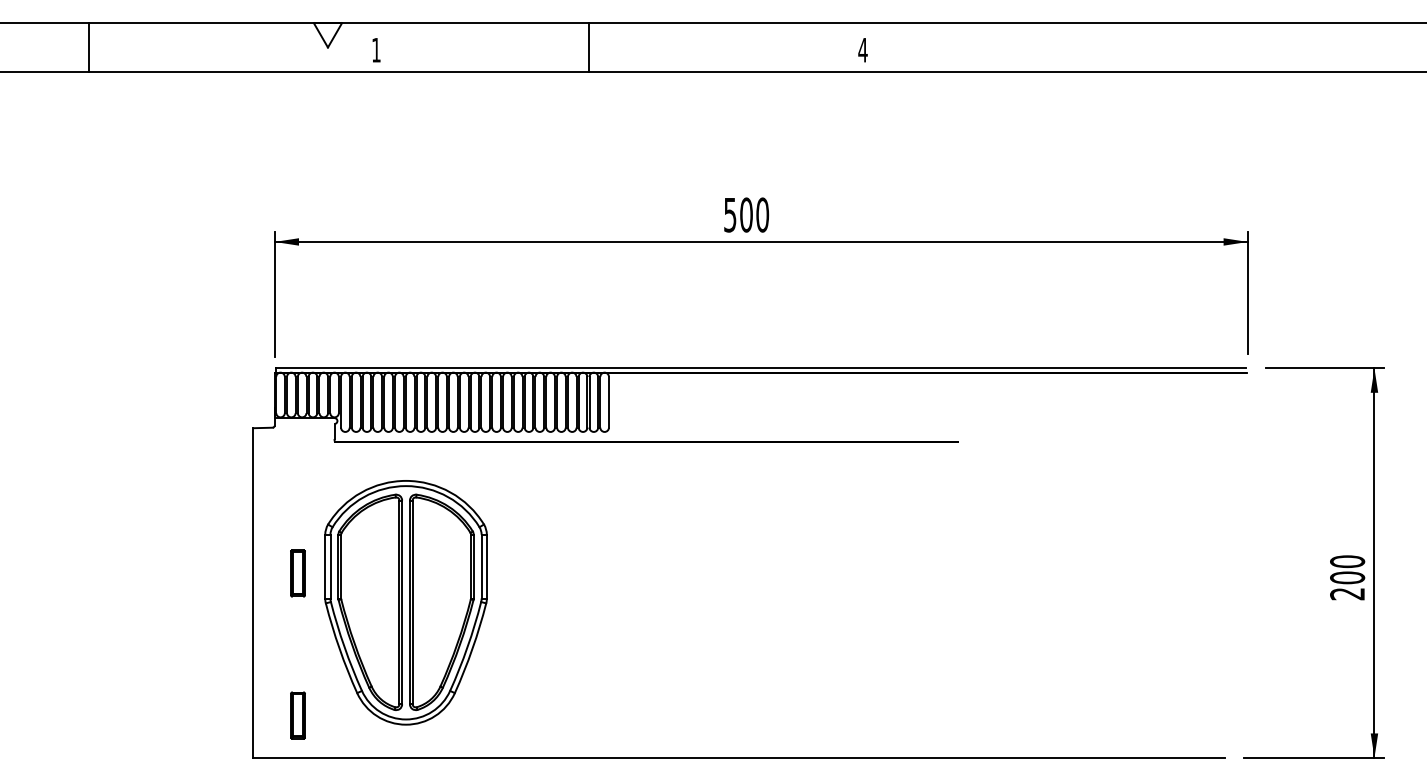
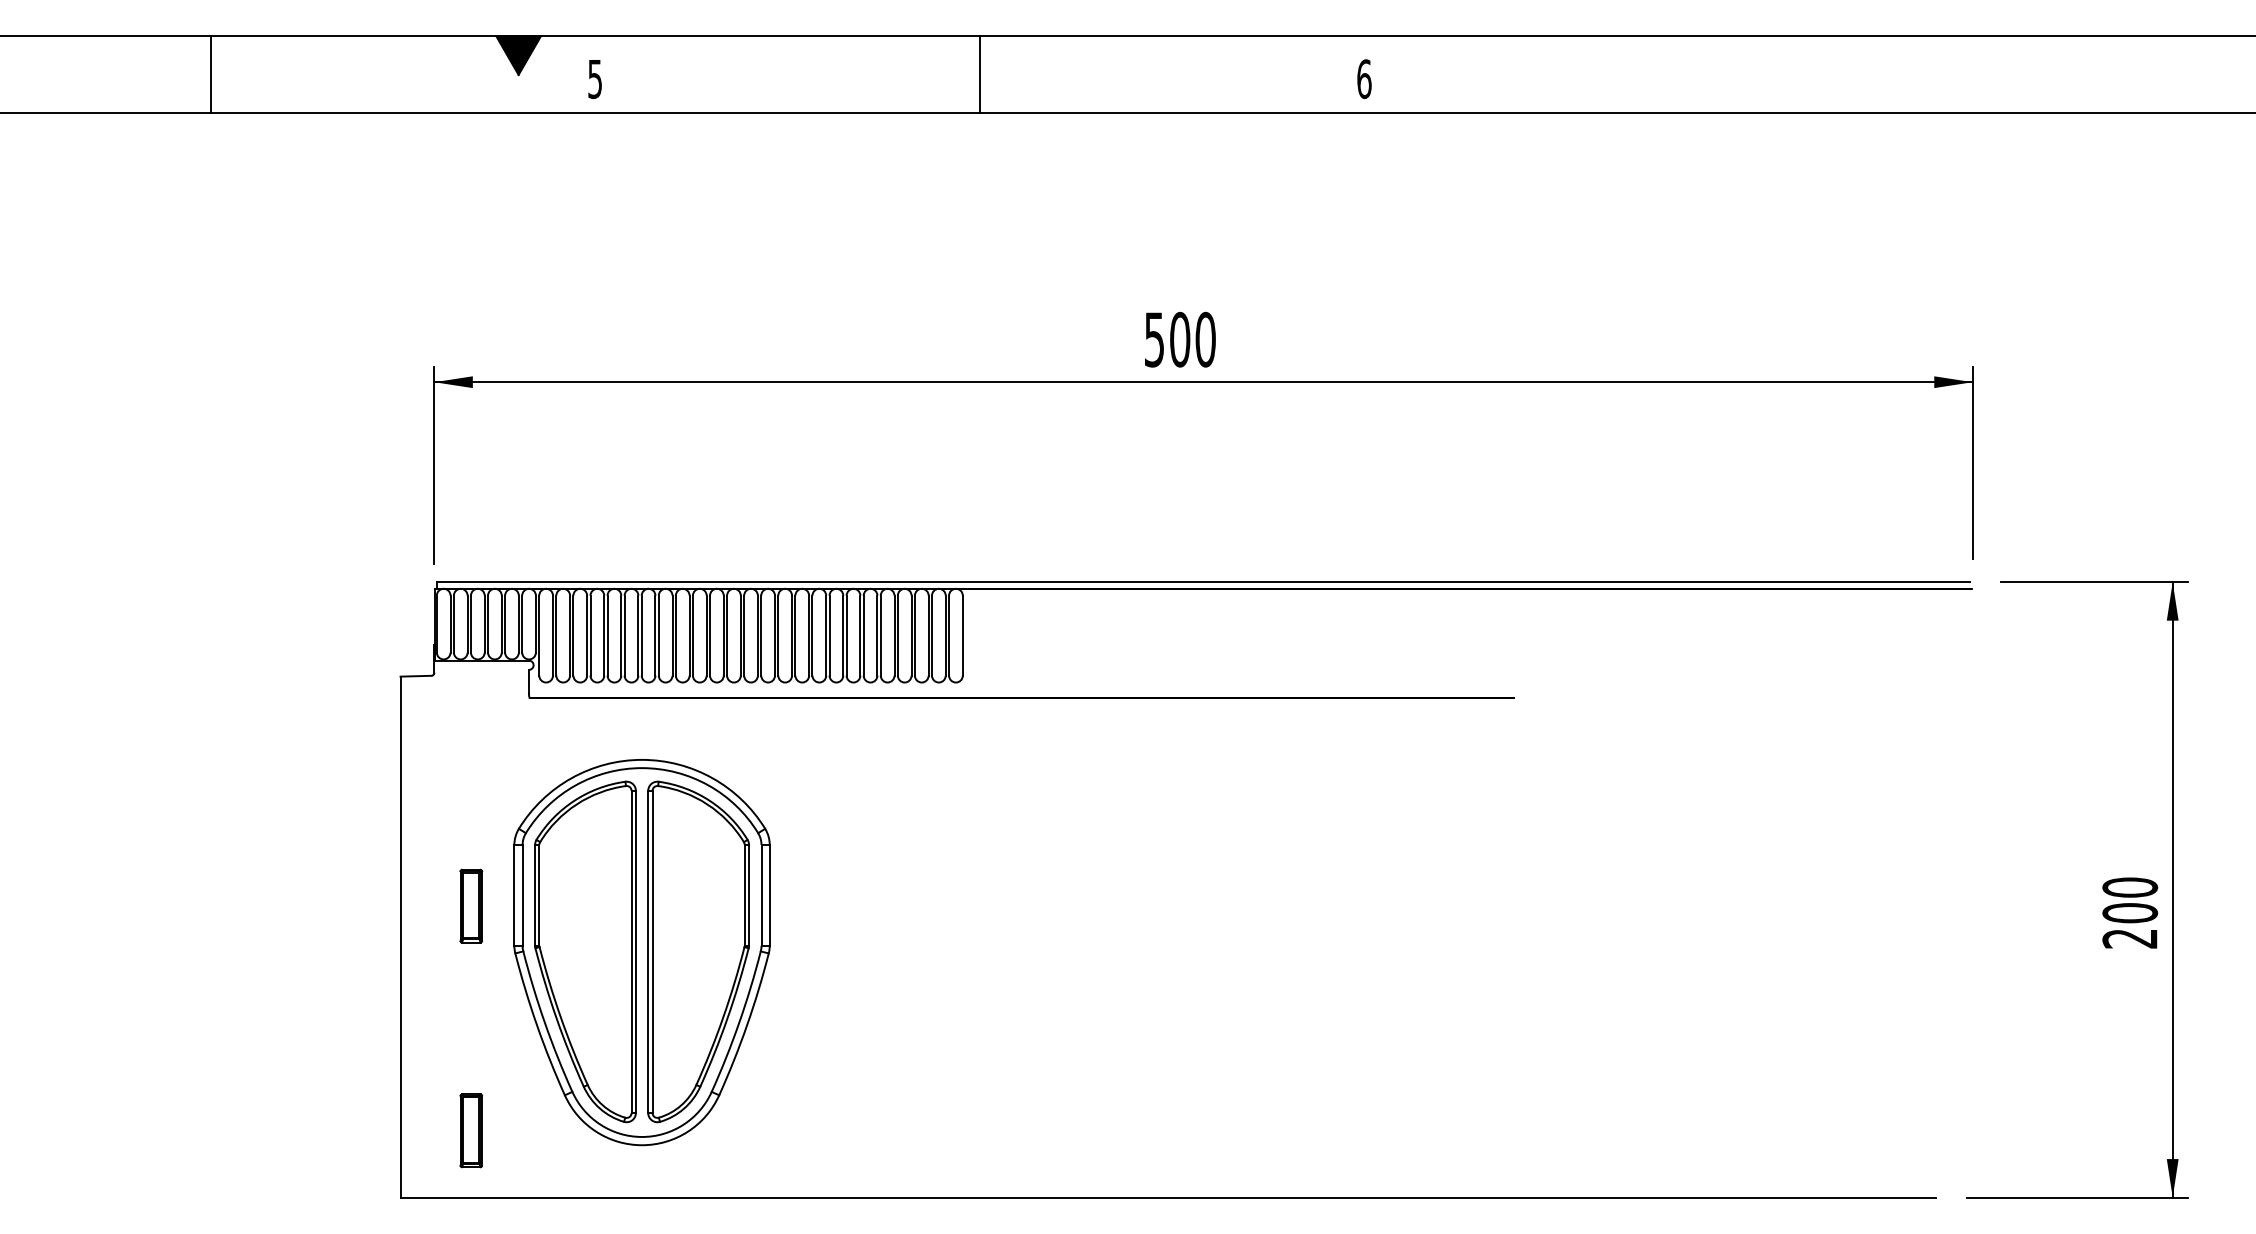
fill: (327, 35) -> (517, 55), added
line: (89, 47) -> (211, 74), moved
line: (588, 47) -> (979, 74), moved
text: (862, 49) -> (1363, 78), 4 -> 6
text: (376, 50) -> (595, 79), 1 -> 5

